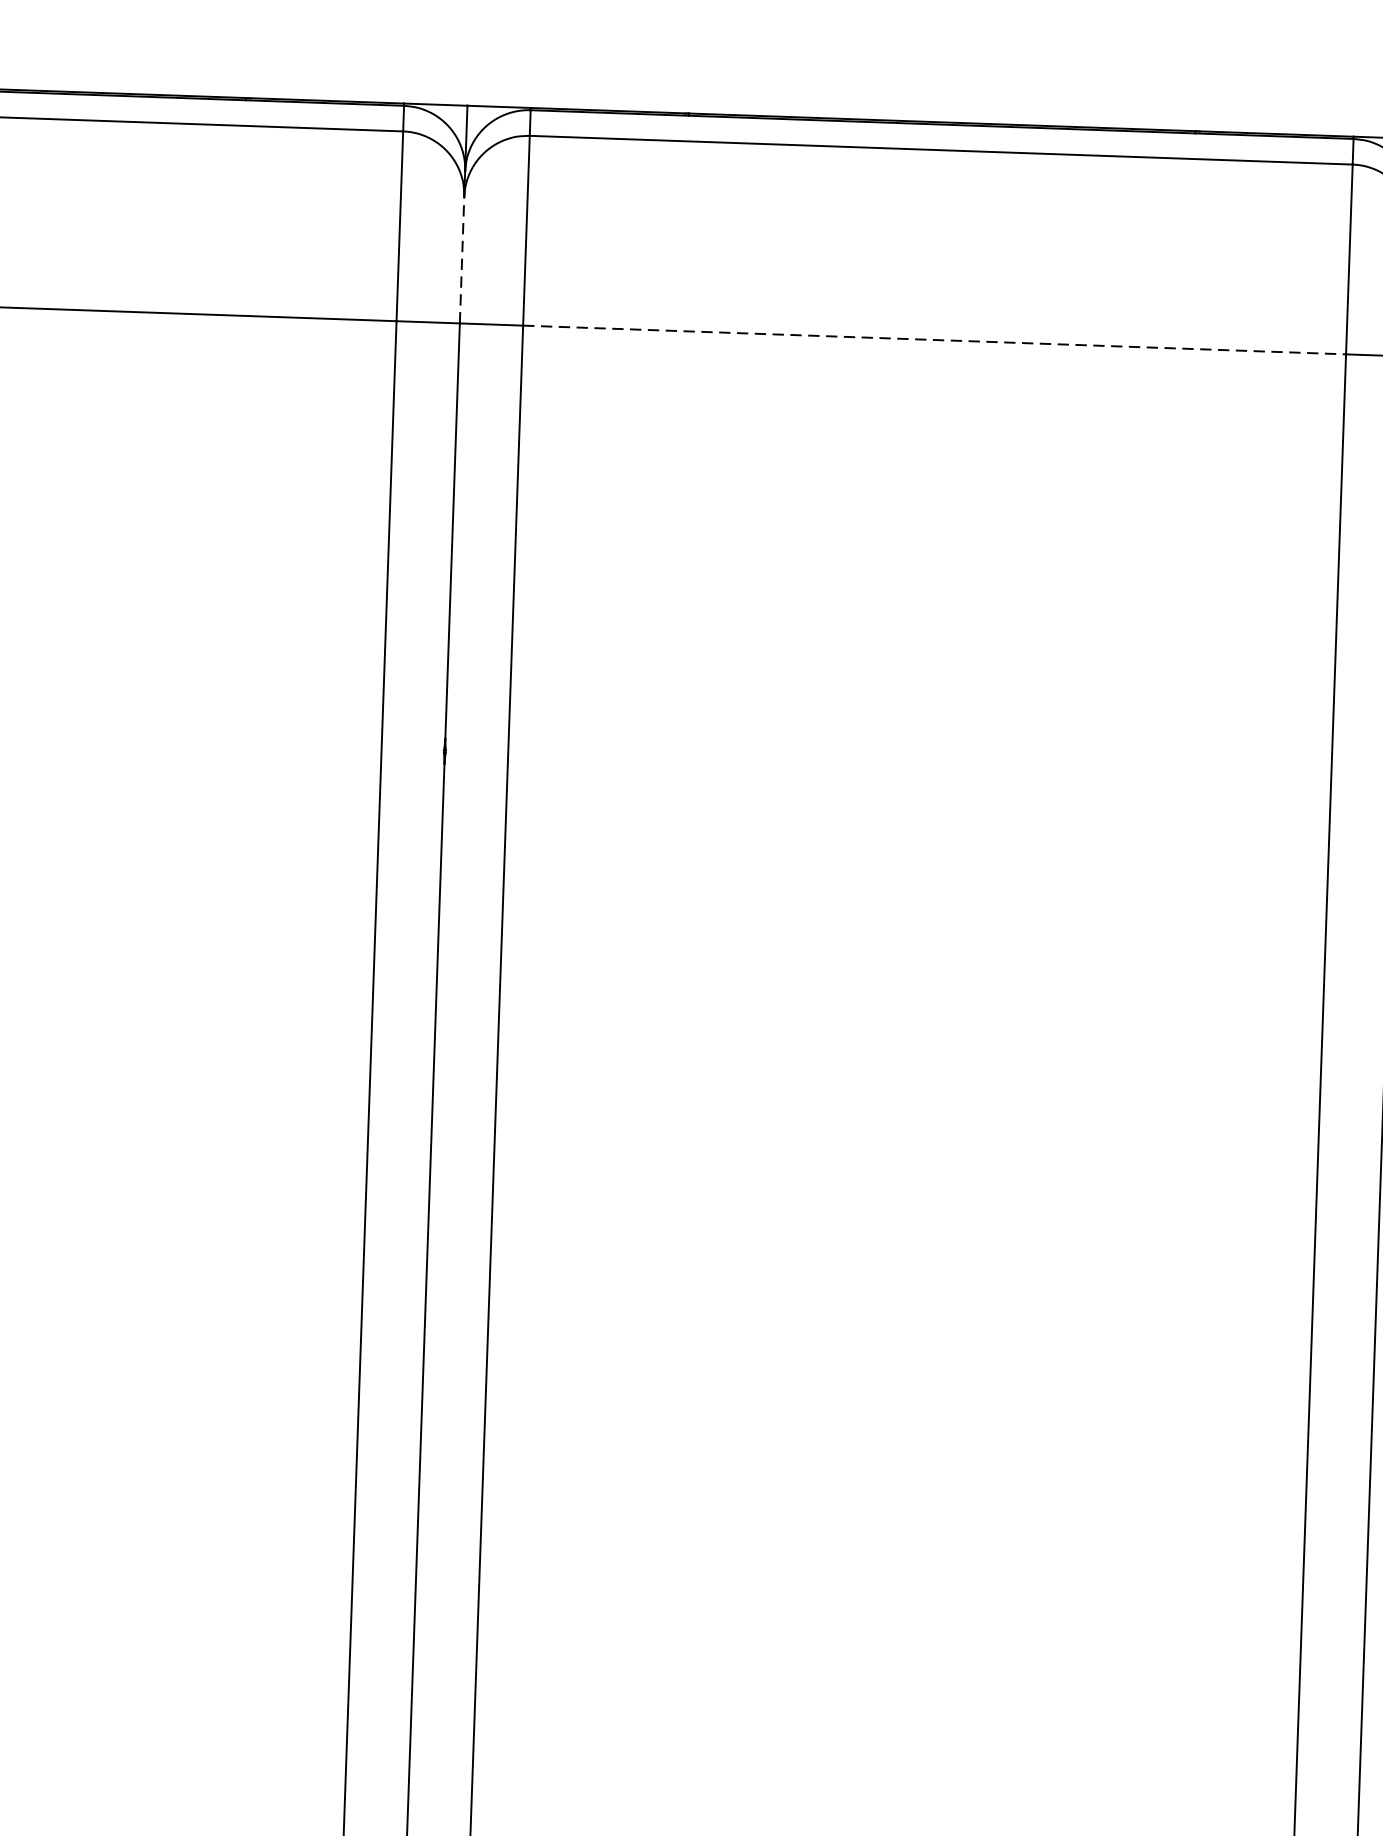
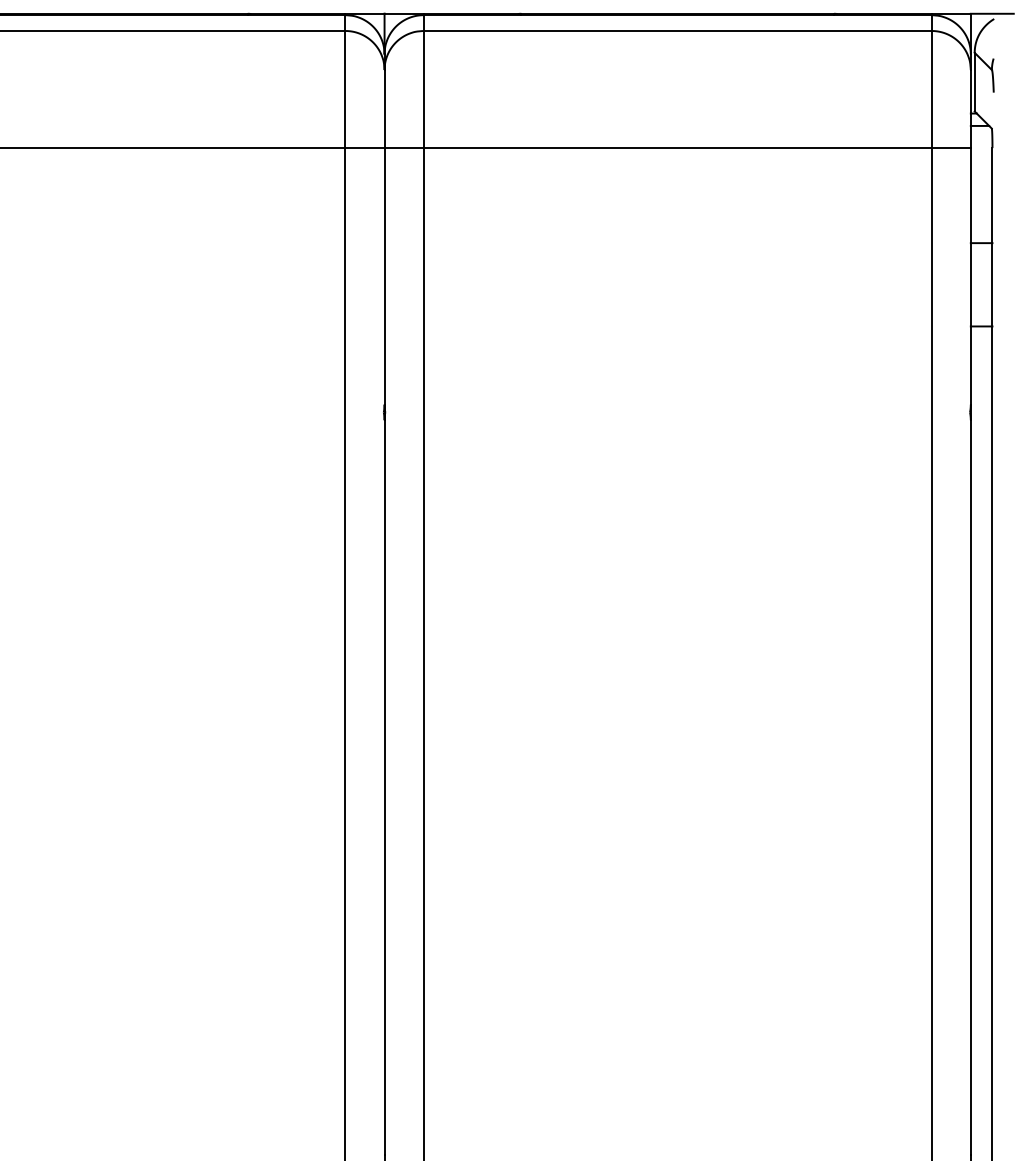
line: (462, 259) -> (384, 108), dashed -> solid
line: (935, 340) -> (678, 148), dashed -> solid

